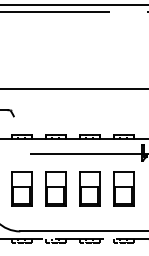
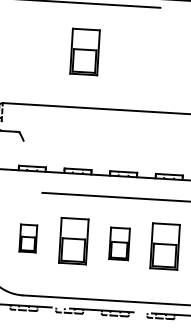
part: (55, 47) -> (84, 51), added
part: (21, 188) -> (27, 237), size x0.6
part: (89, 188) -> (119, 243), size x0.7

